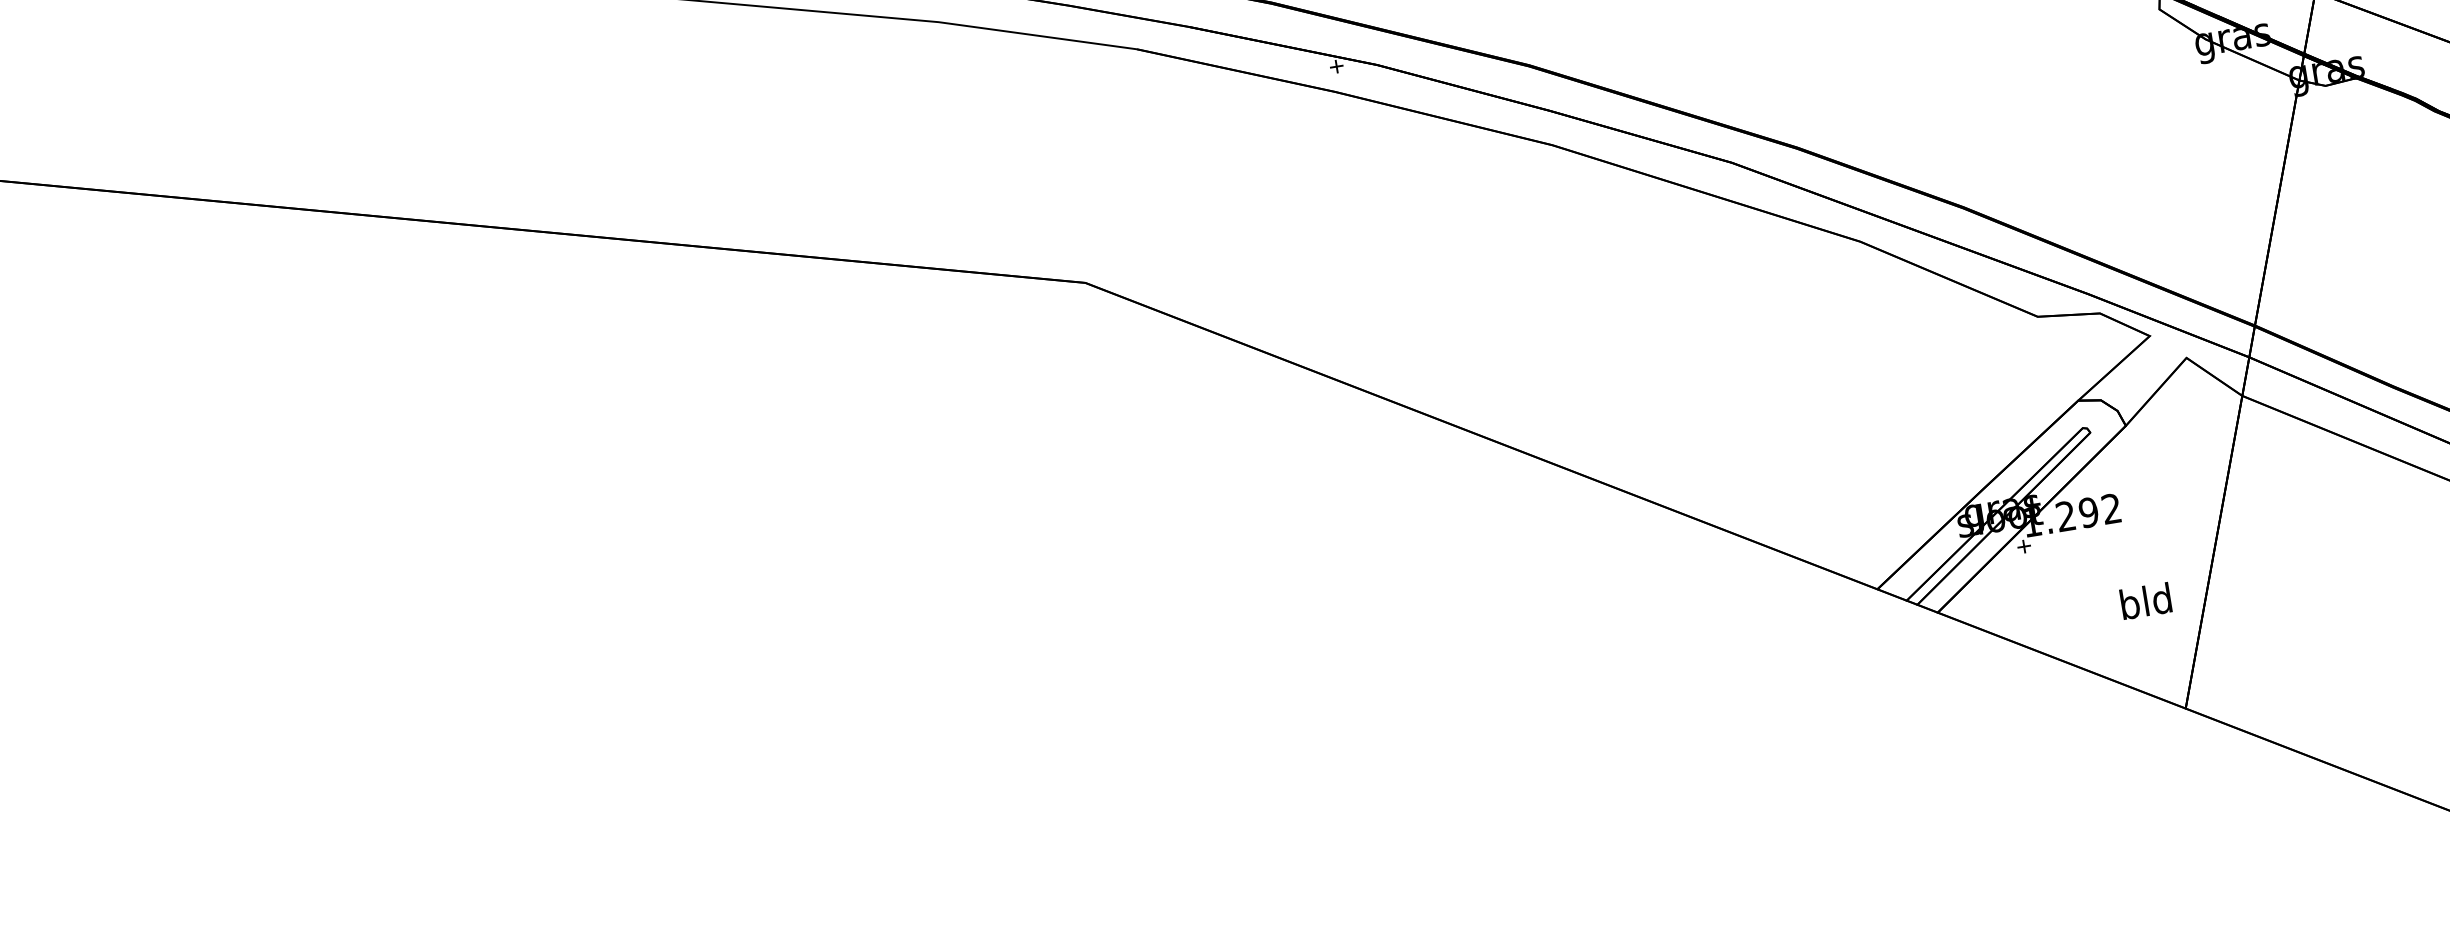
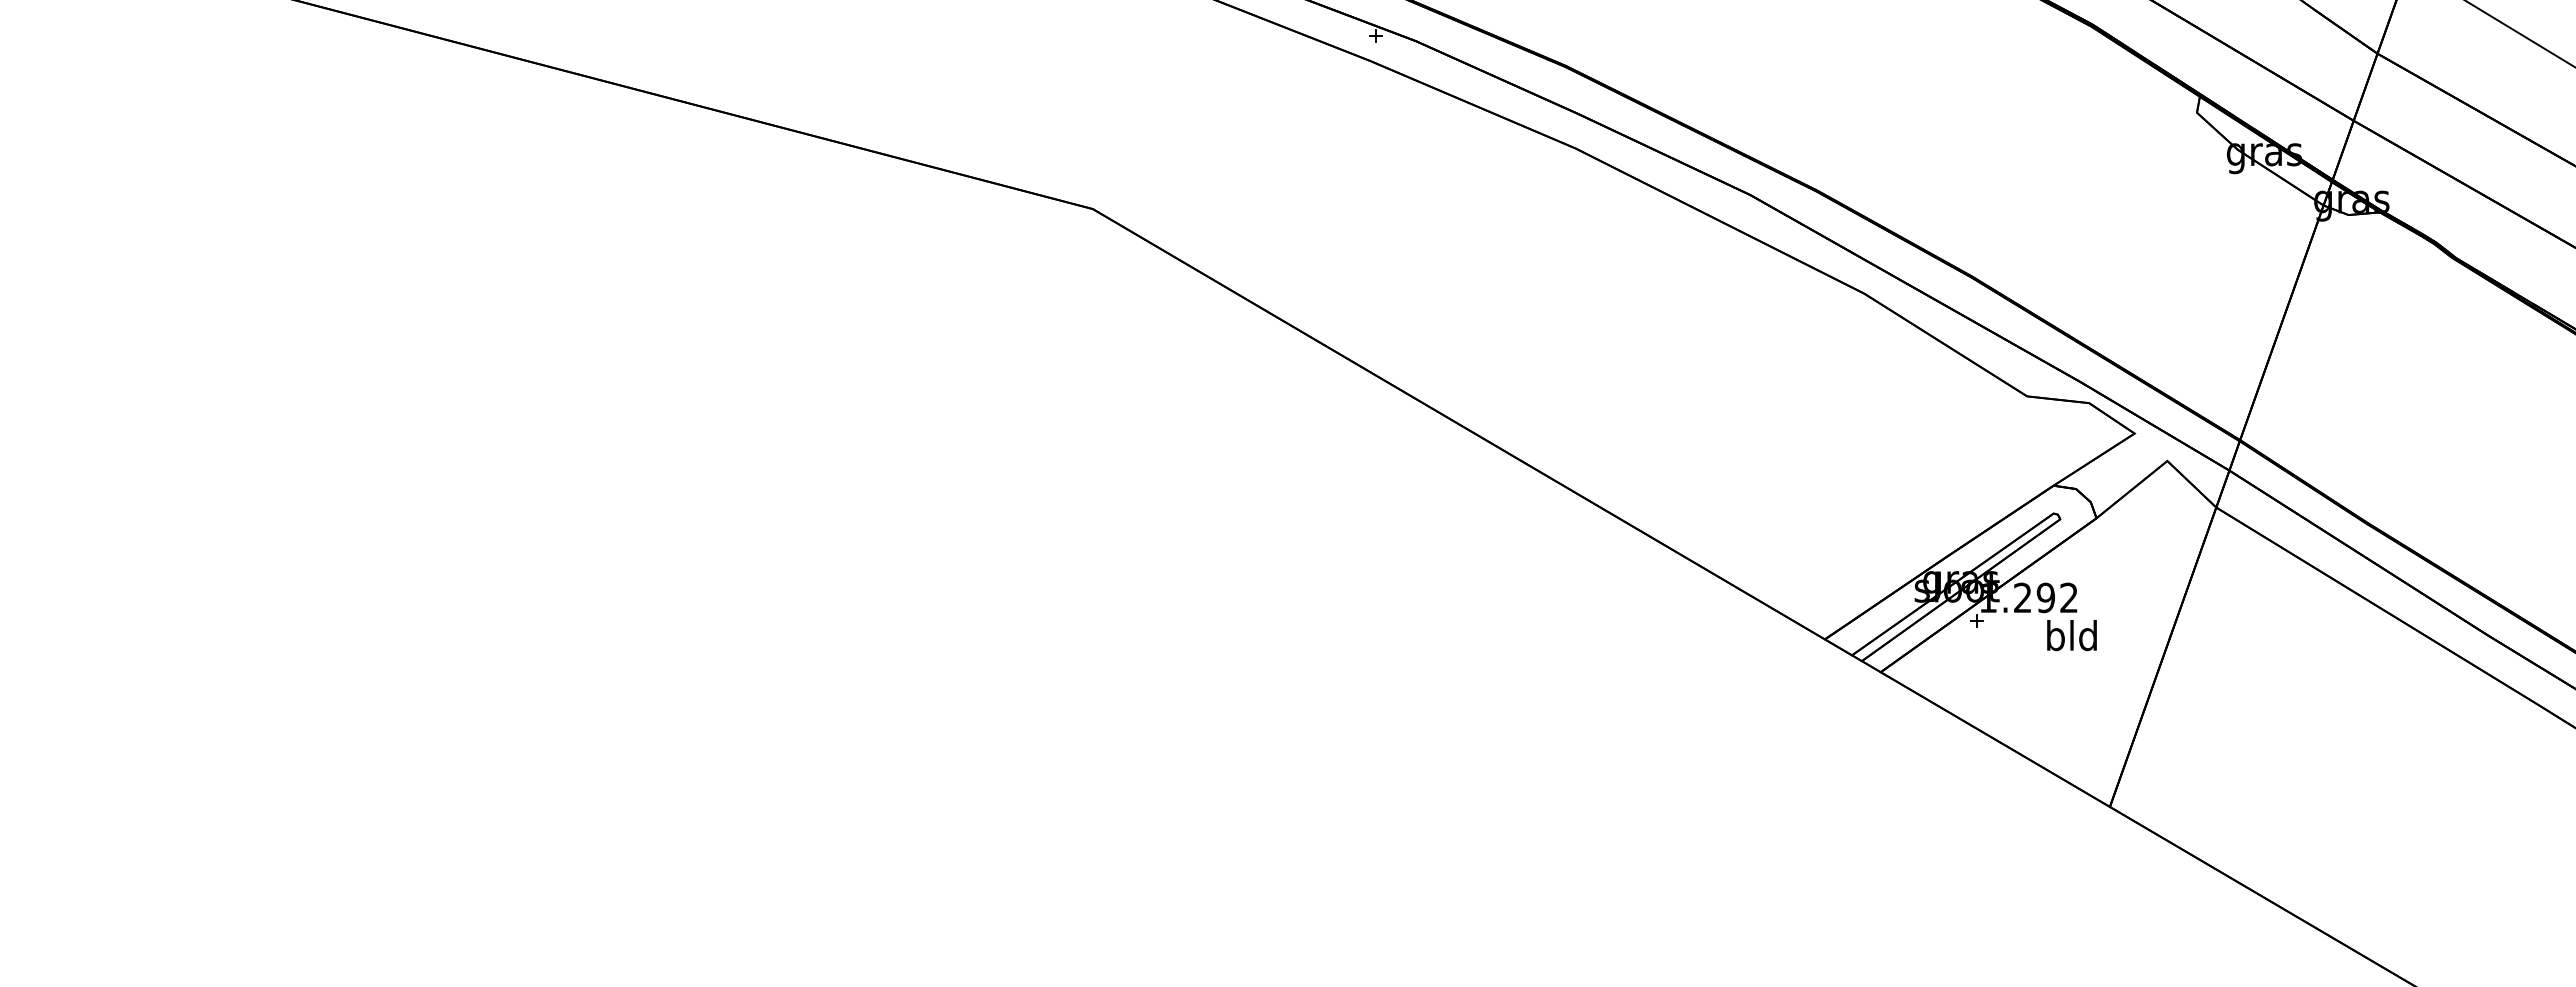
text: (2145, 601) -> (2071, 635), moved

